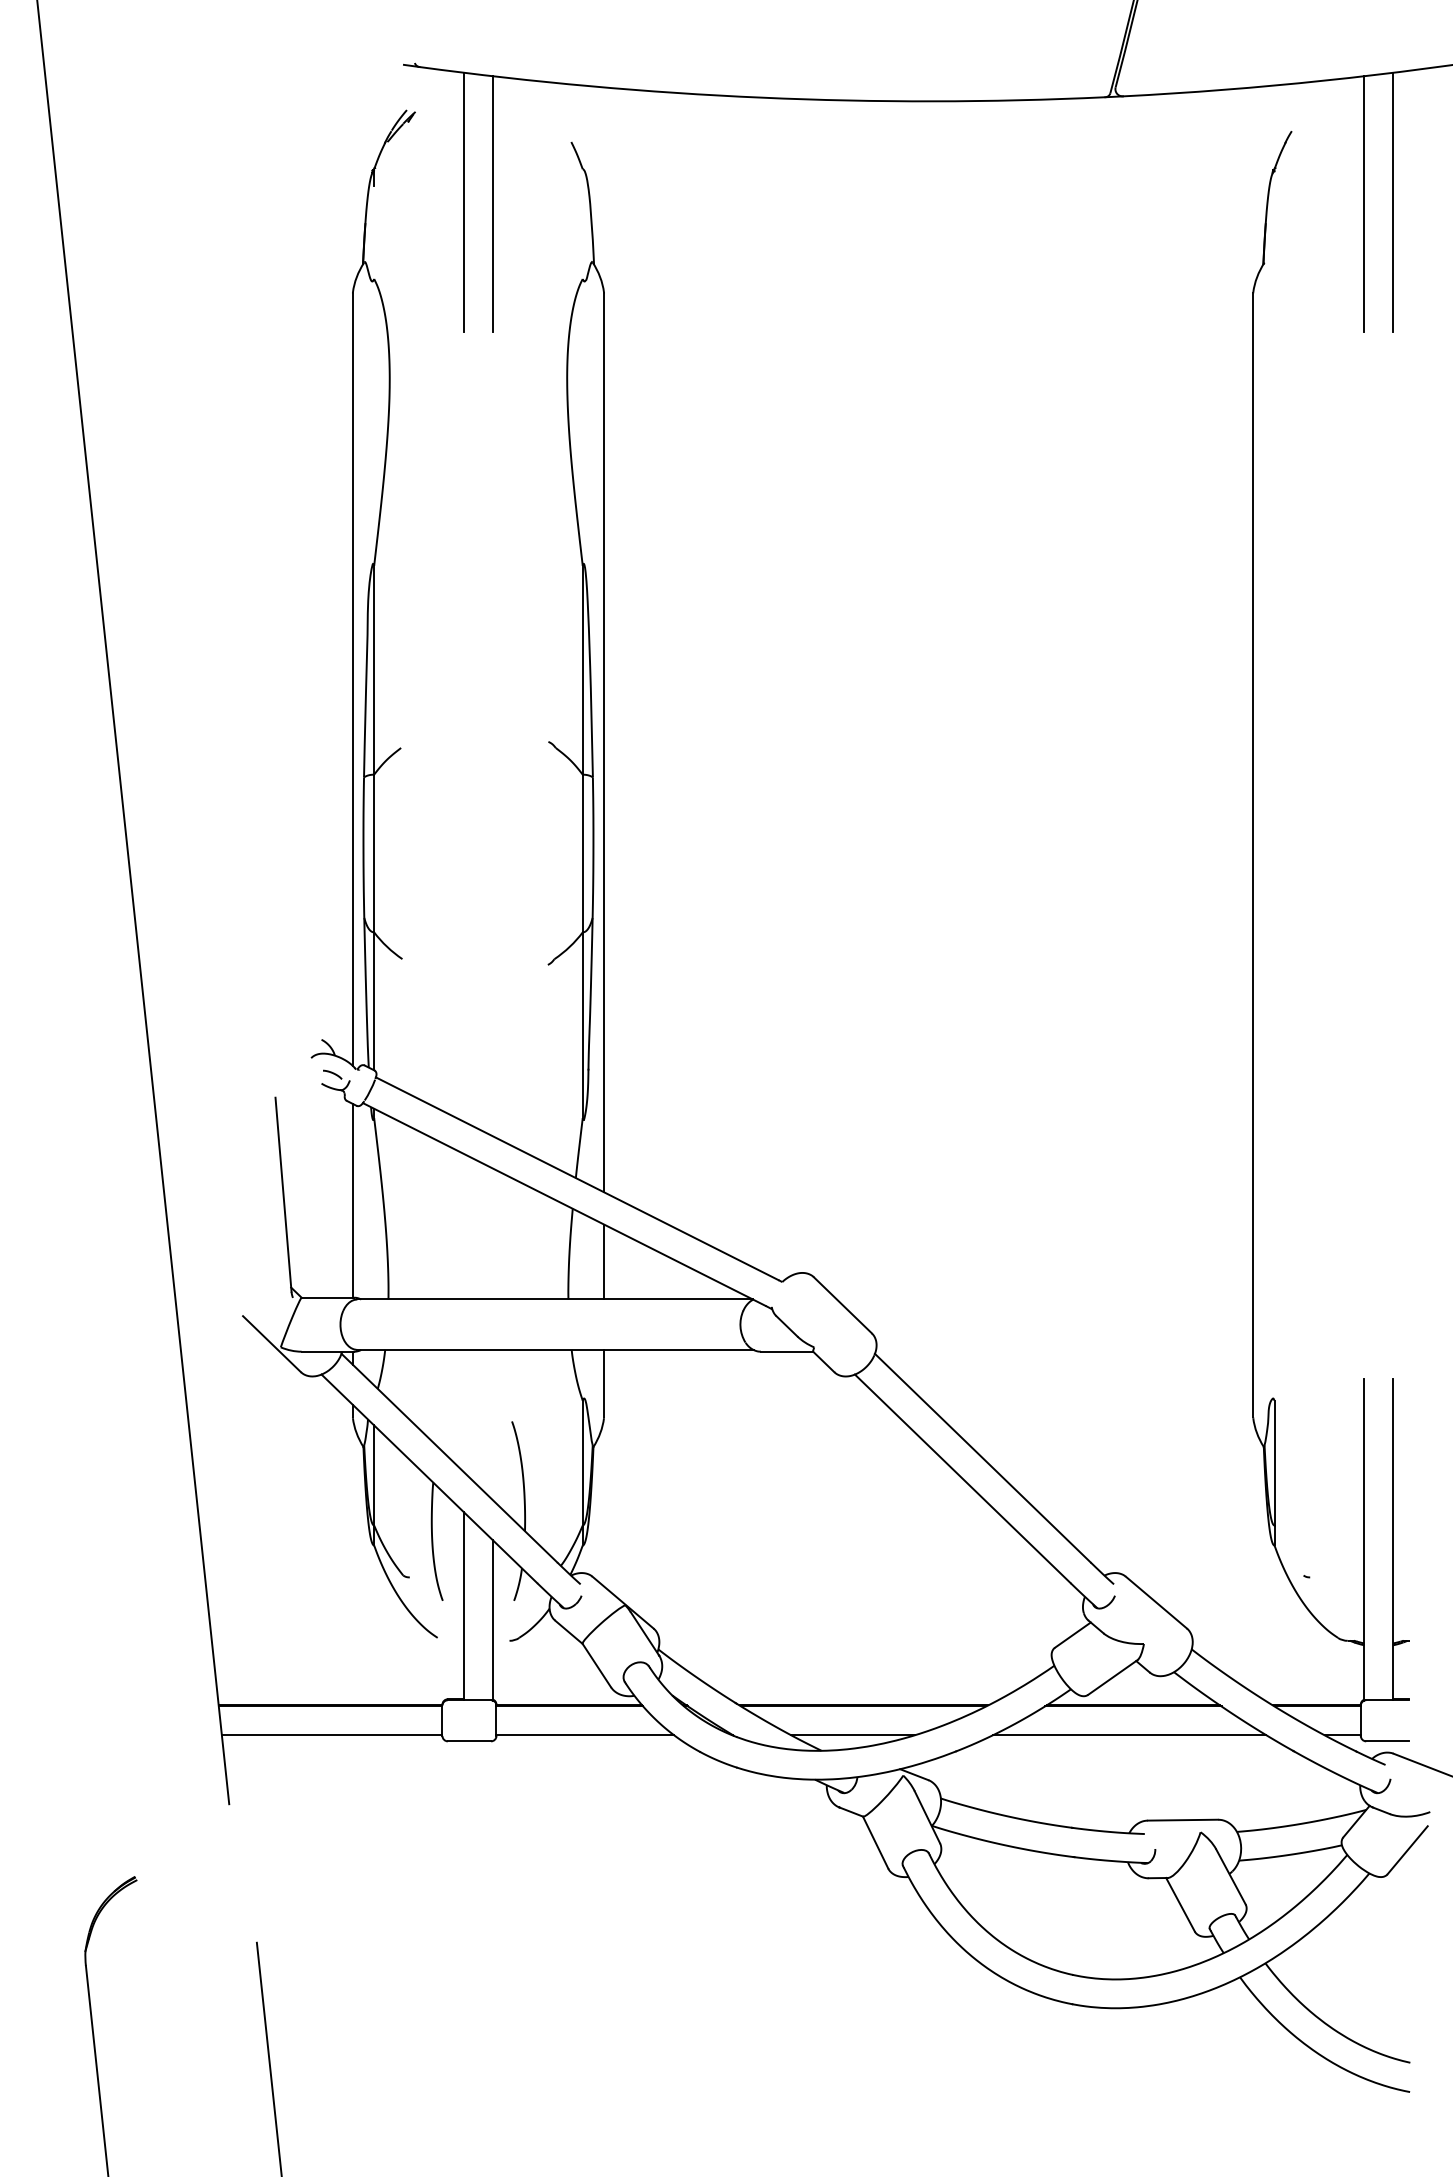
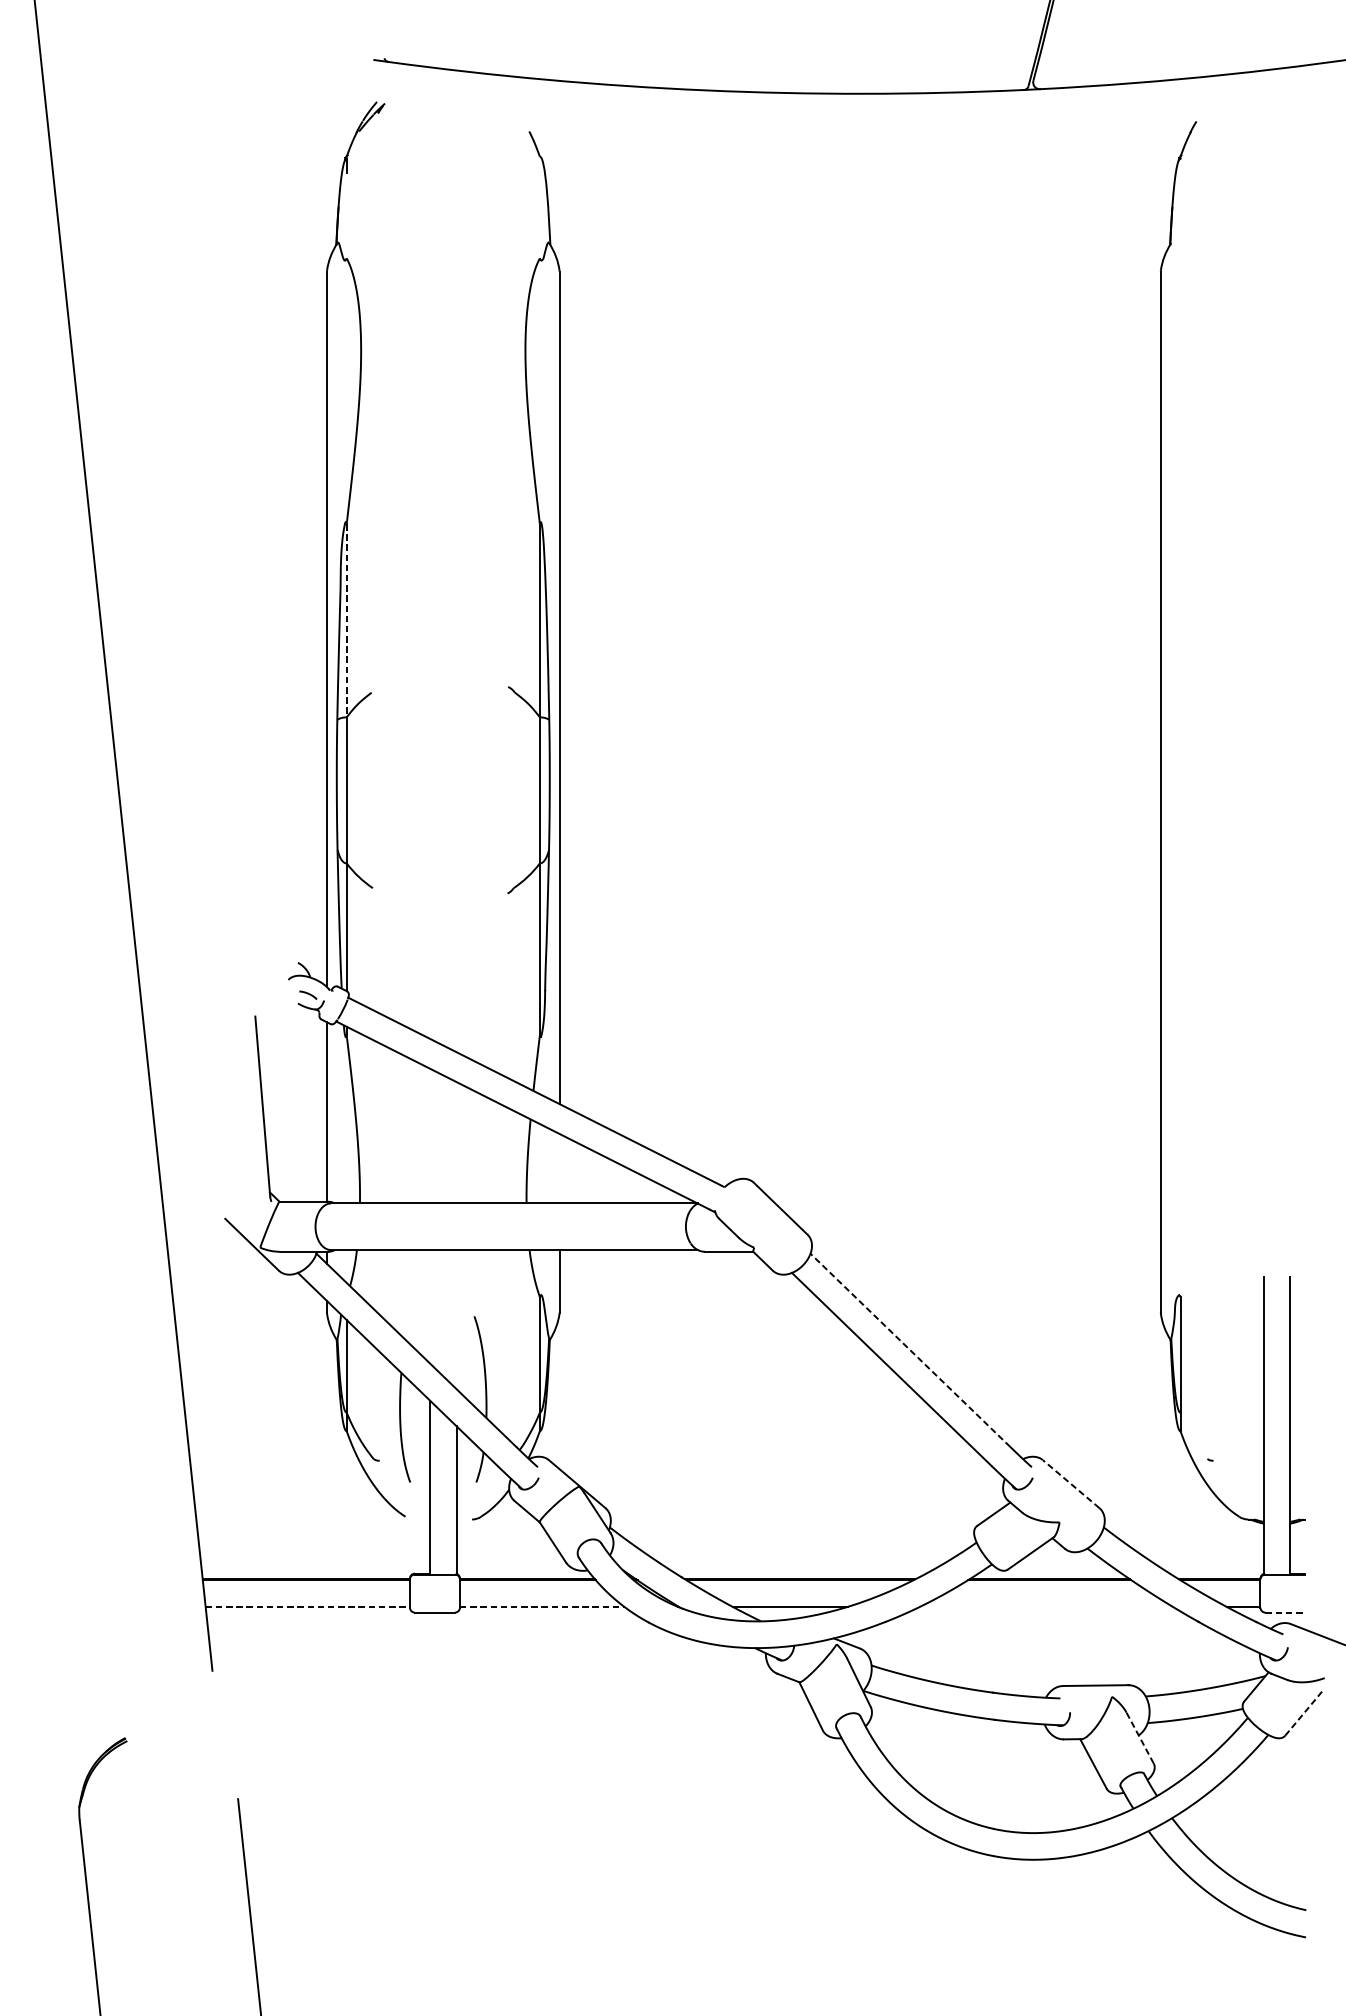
line: (464, 201) -> (430, 186), removed
line: (1393, 201) -> (1290, 186), removed
line: (492, 203) -> (456, 188), removed
line: (1364, 203) -> (1263, 188), removed
line: (374, 670) -> (347, 620), solid -> dashed
line: (604, 1261) -> (560, 1168), removed
line: (982, 1457) -> (910, 1349), solid -> dashed
line: (1156, 1602) -> (1071, 1484), solid -> dashed
line: (332, 1735) -> (308, 1607), solid -> dashed
line: (585, 1735) -> (542, 1607), solid -> dashed
line: (1129, 1735) -> (1046, 1607), removed
line: (1387, 1741) -> (1285, 1612), solid -> dashed
line: (1408, 1849) -> (1304, 1712), solid -> dashed
line: (1230, 1876) -> (1139, 1737), solid -> dashed

